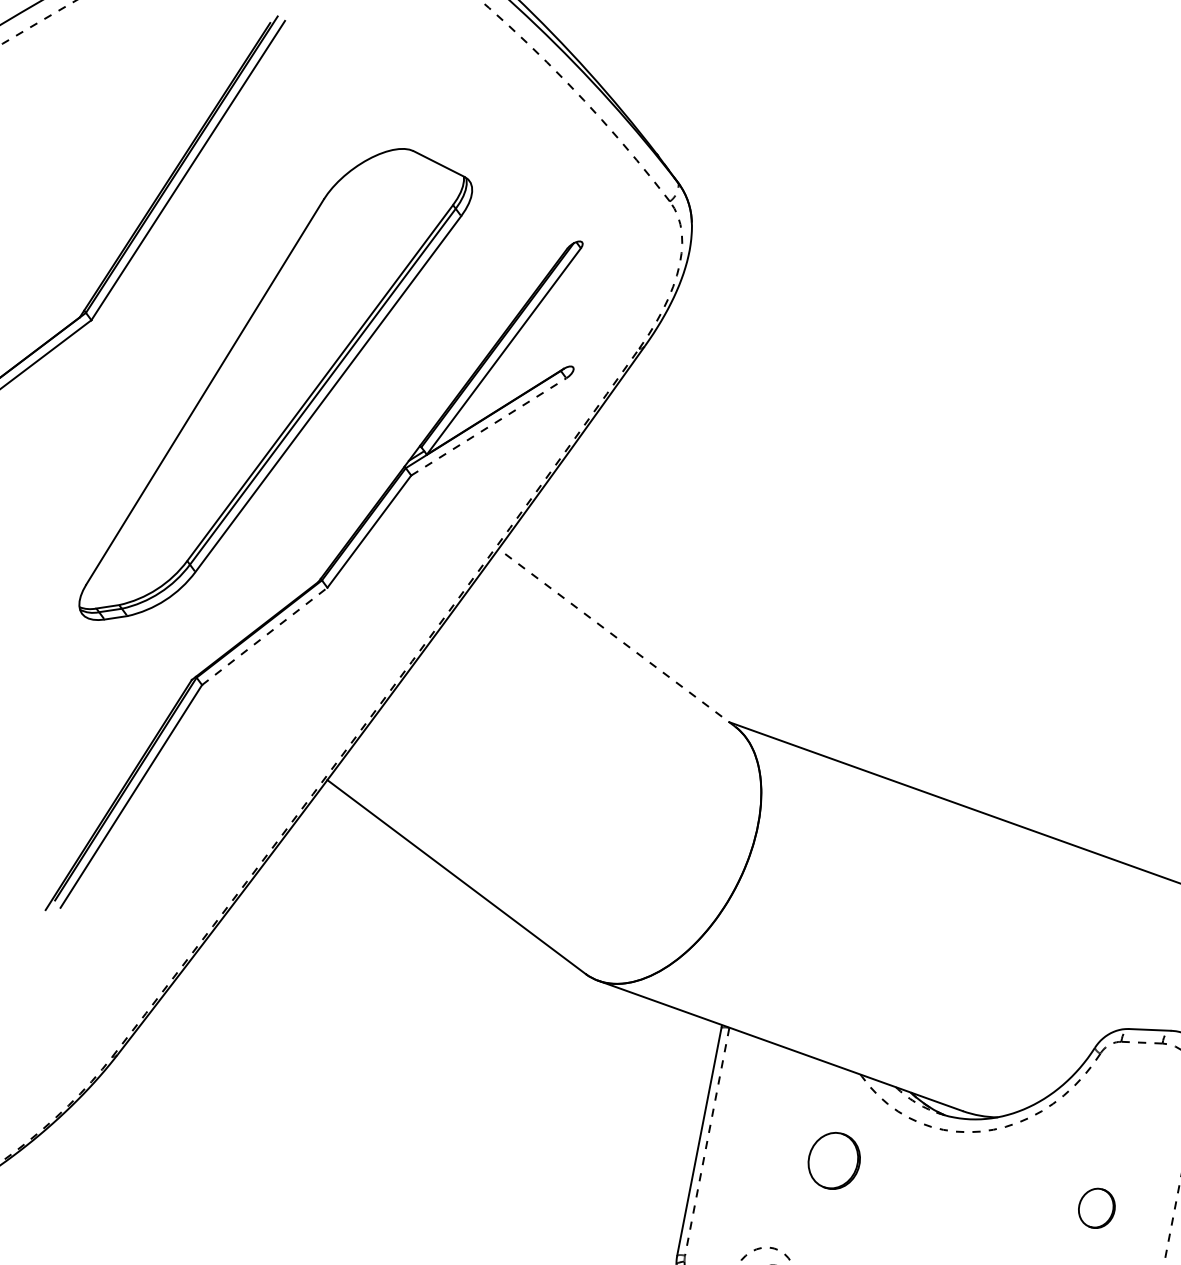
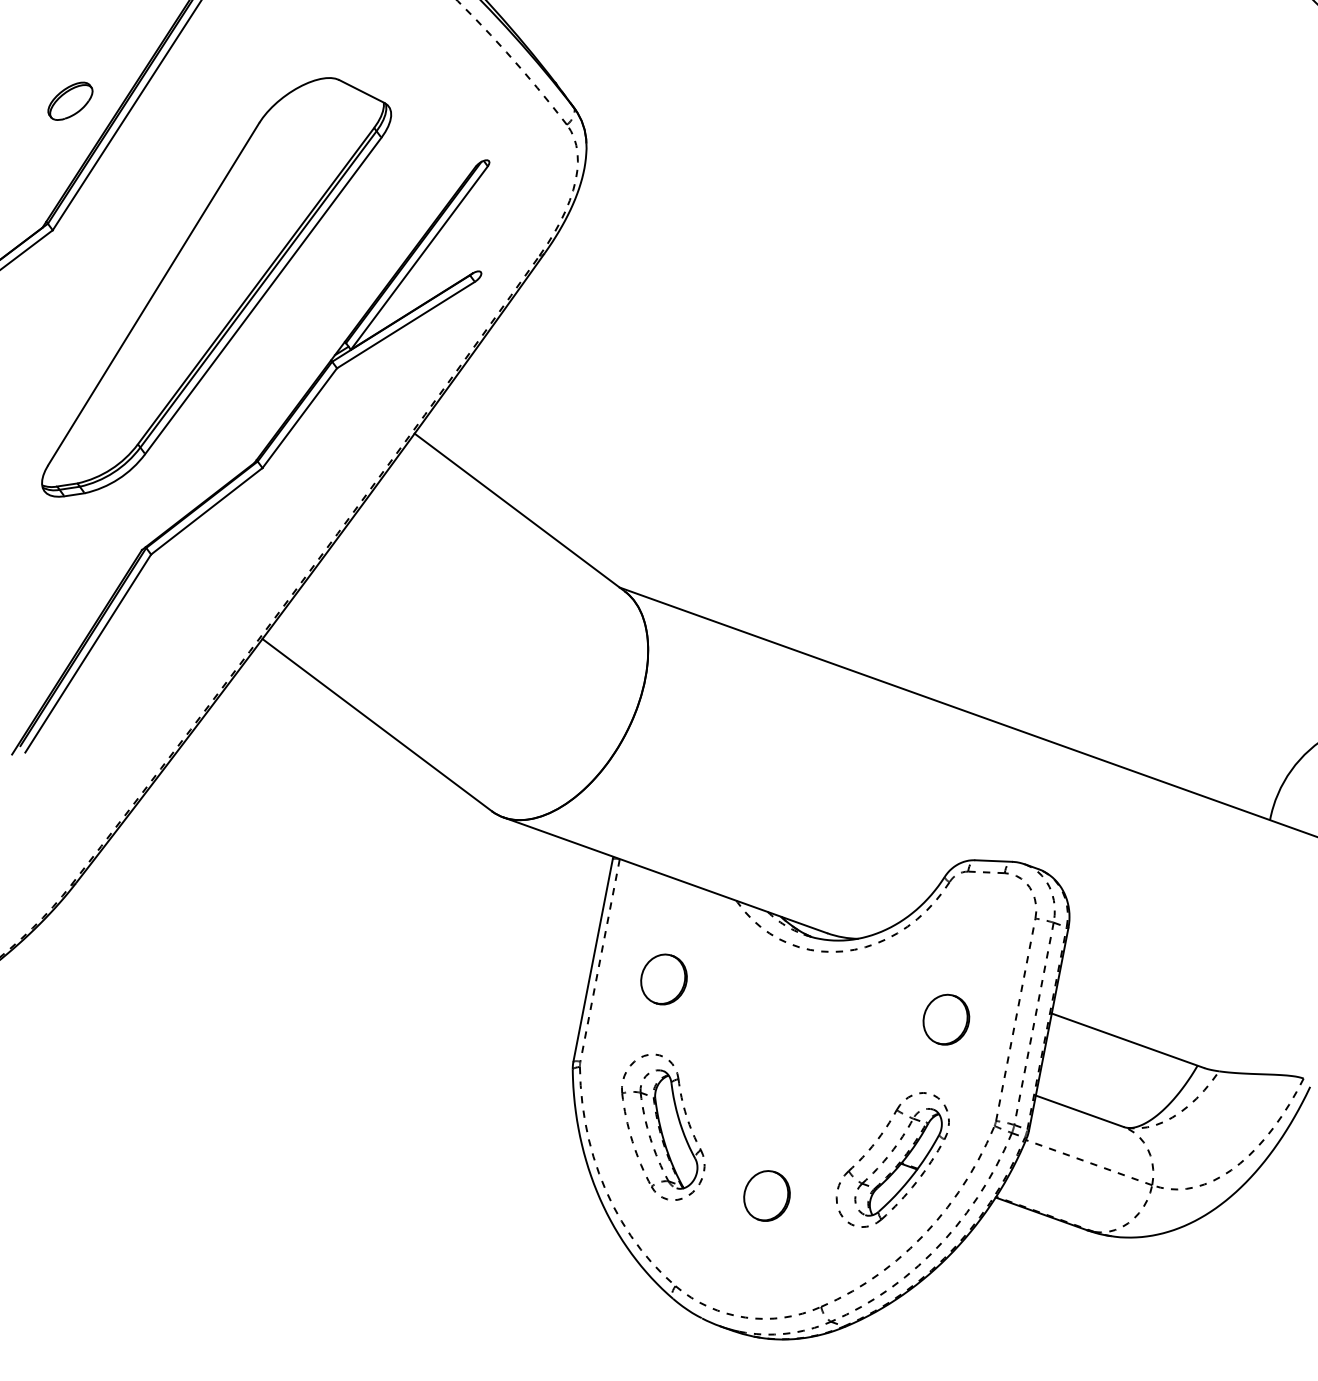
part: (111, 174) -> (70, 100), added
line: (489, 426) -> (406, 324), dashed -> solid
line: (264, 636) -> (206, 511), dashed -> solid
line: (616, 637) -> (519, 512), dashed -> solid
part: (833, 1160) -> (663, 979), moved
part: (1096, 1208) -> (946, 1019), size x1.43

